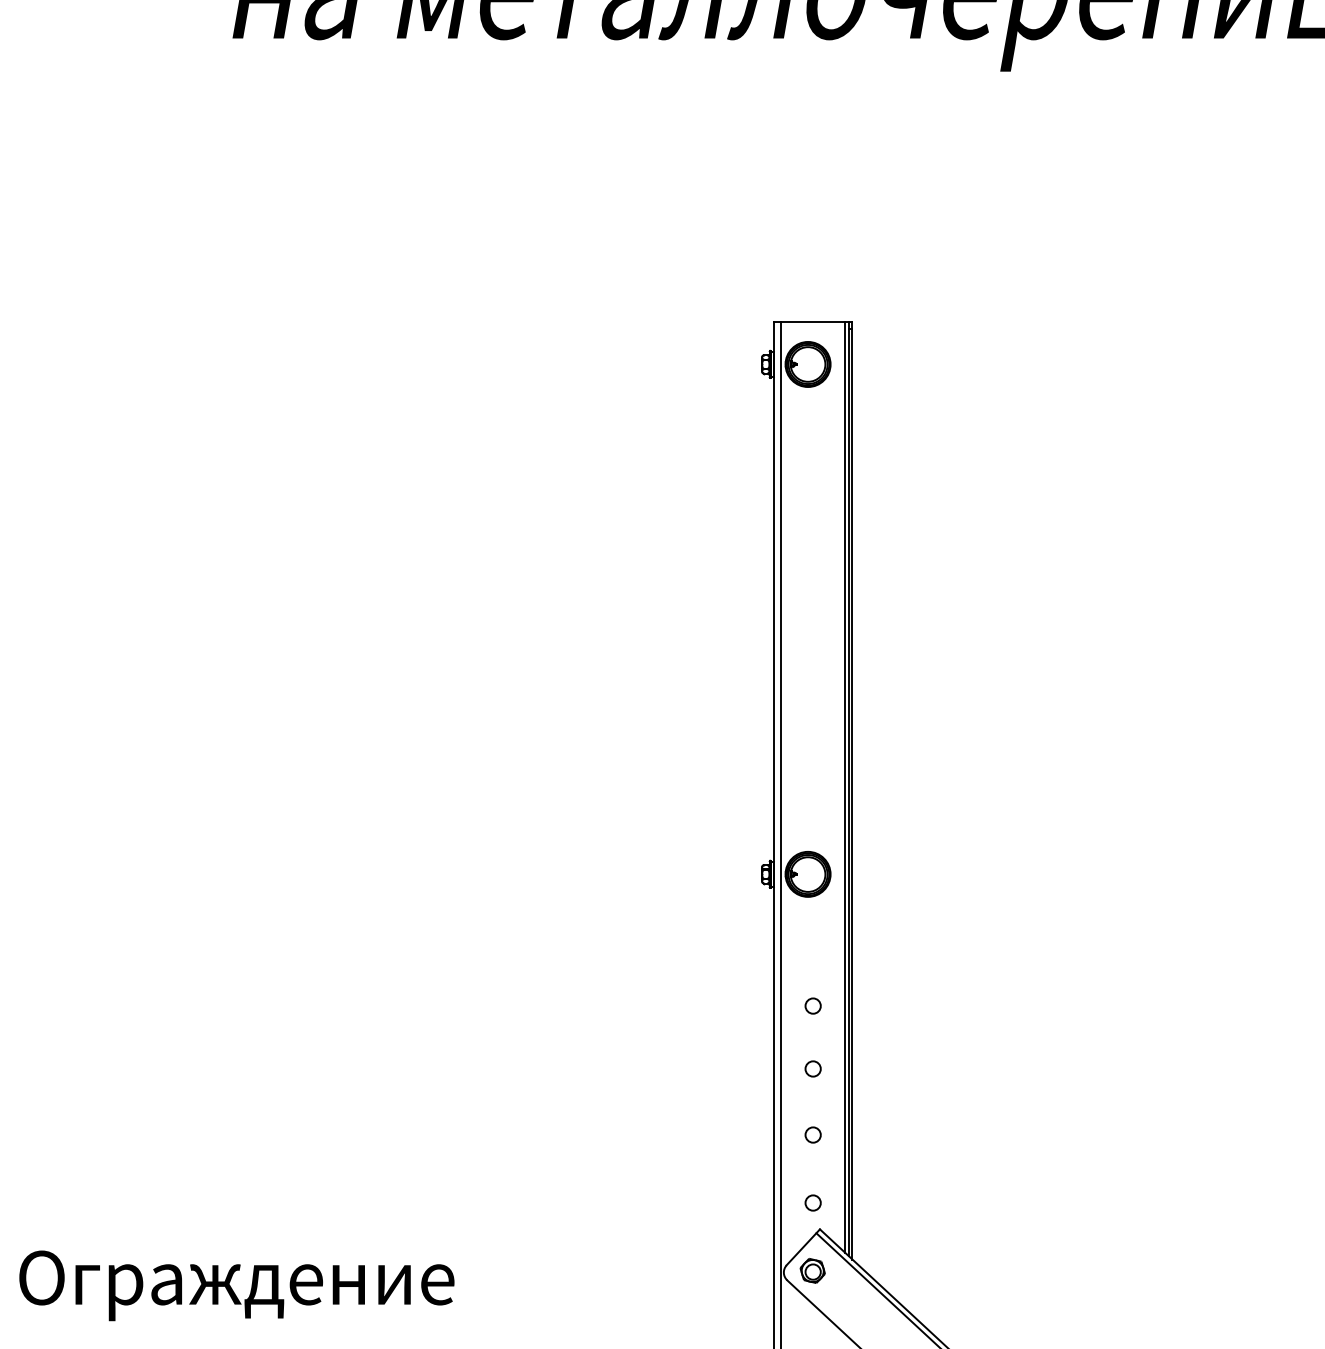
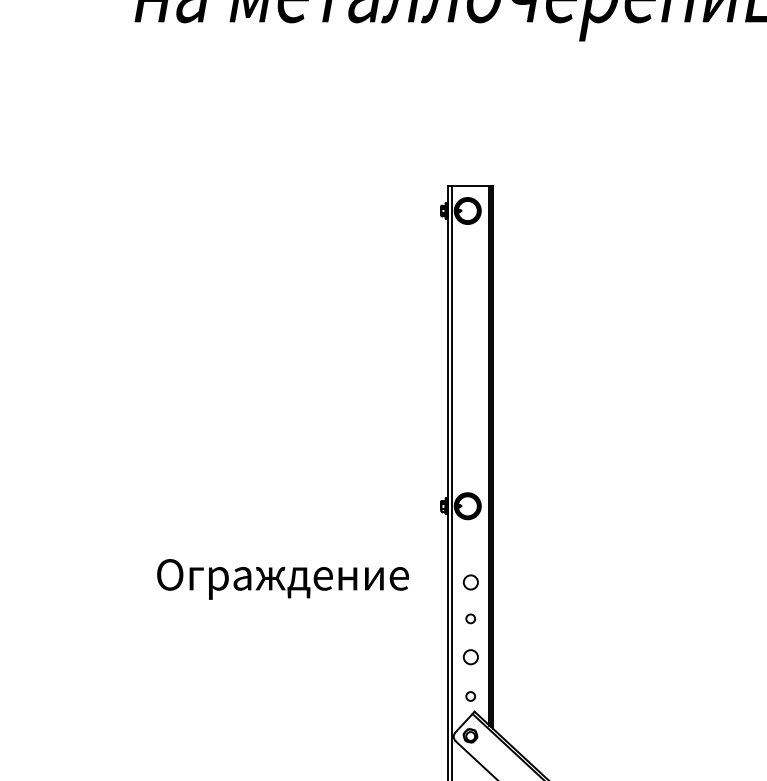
circle: (812, 1006) -> (470, 582), size x1.6
circle: (812, 1133) -> (470, 656), size x1.6
text: (235, 1285) -> (282, 579), moved

